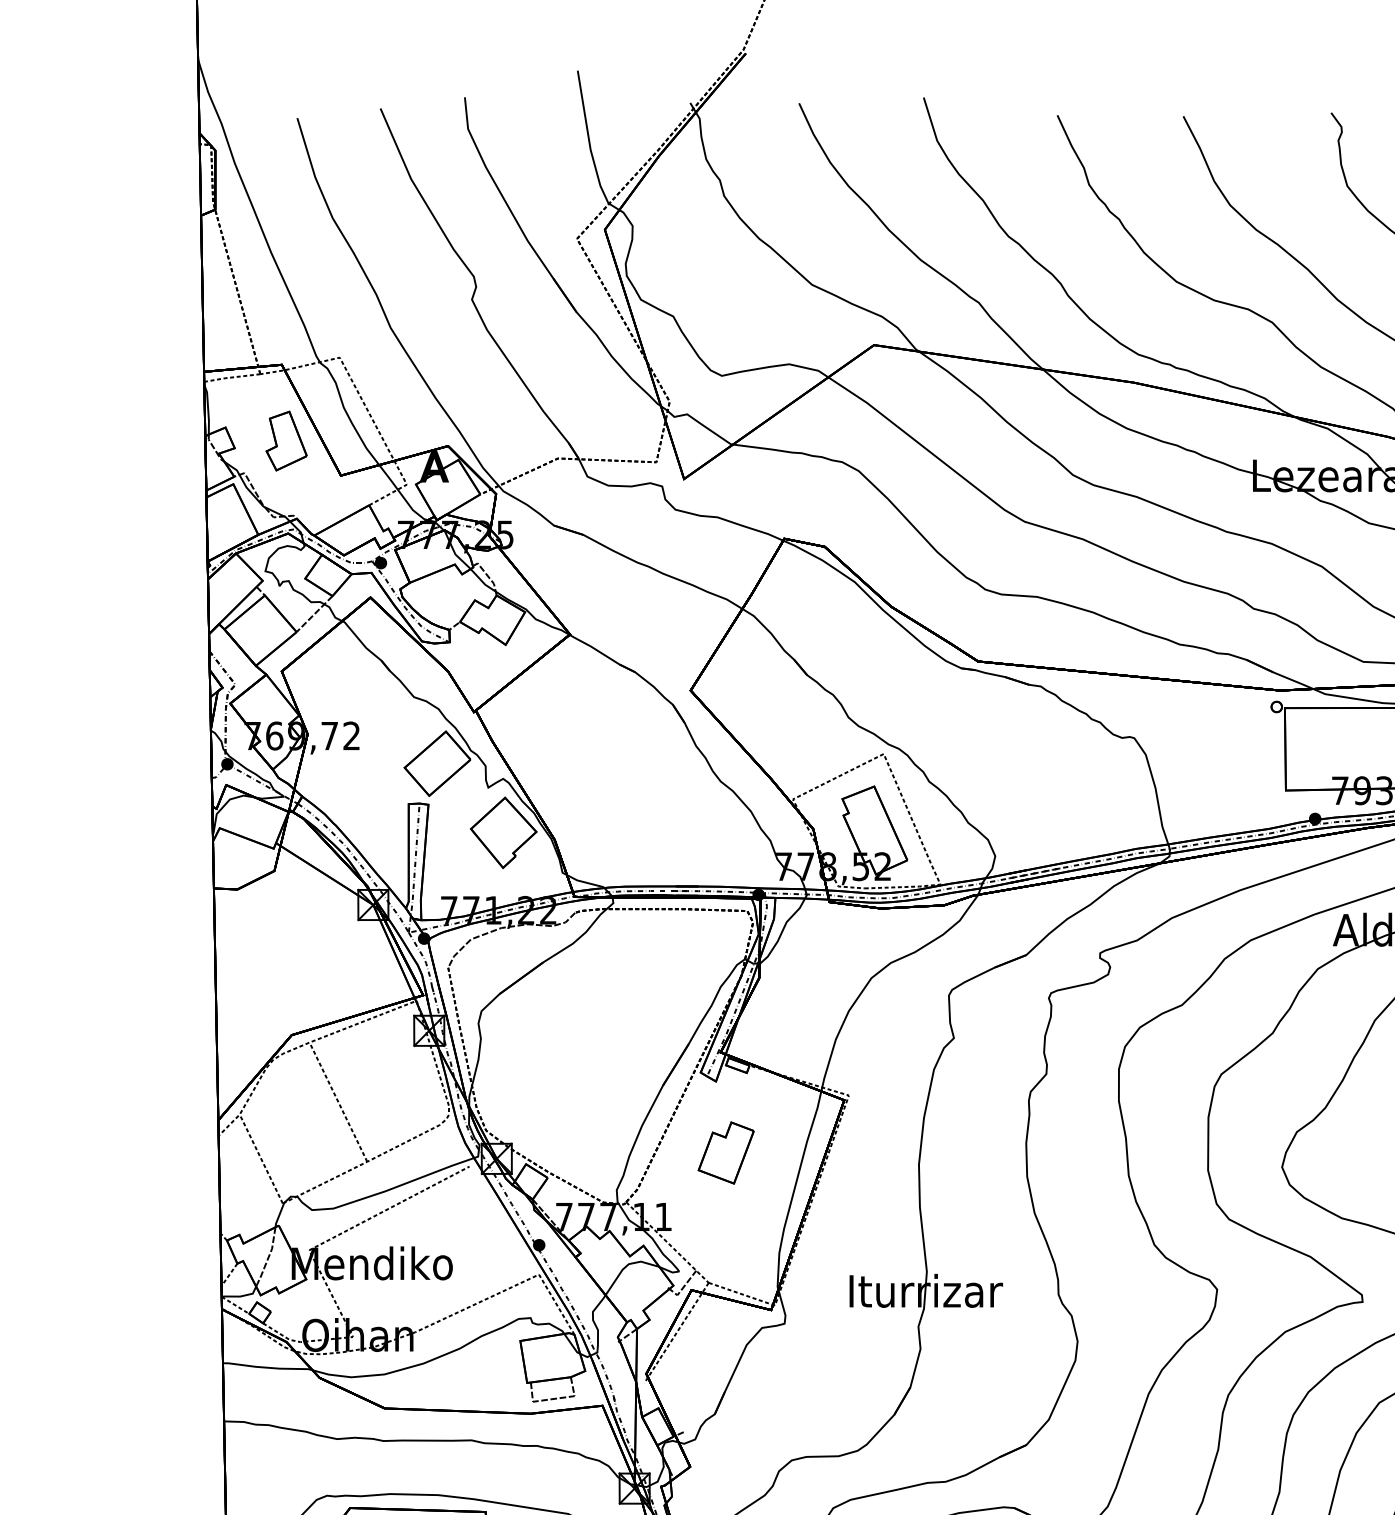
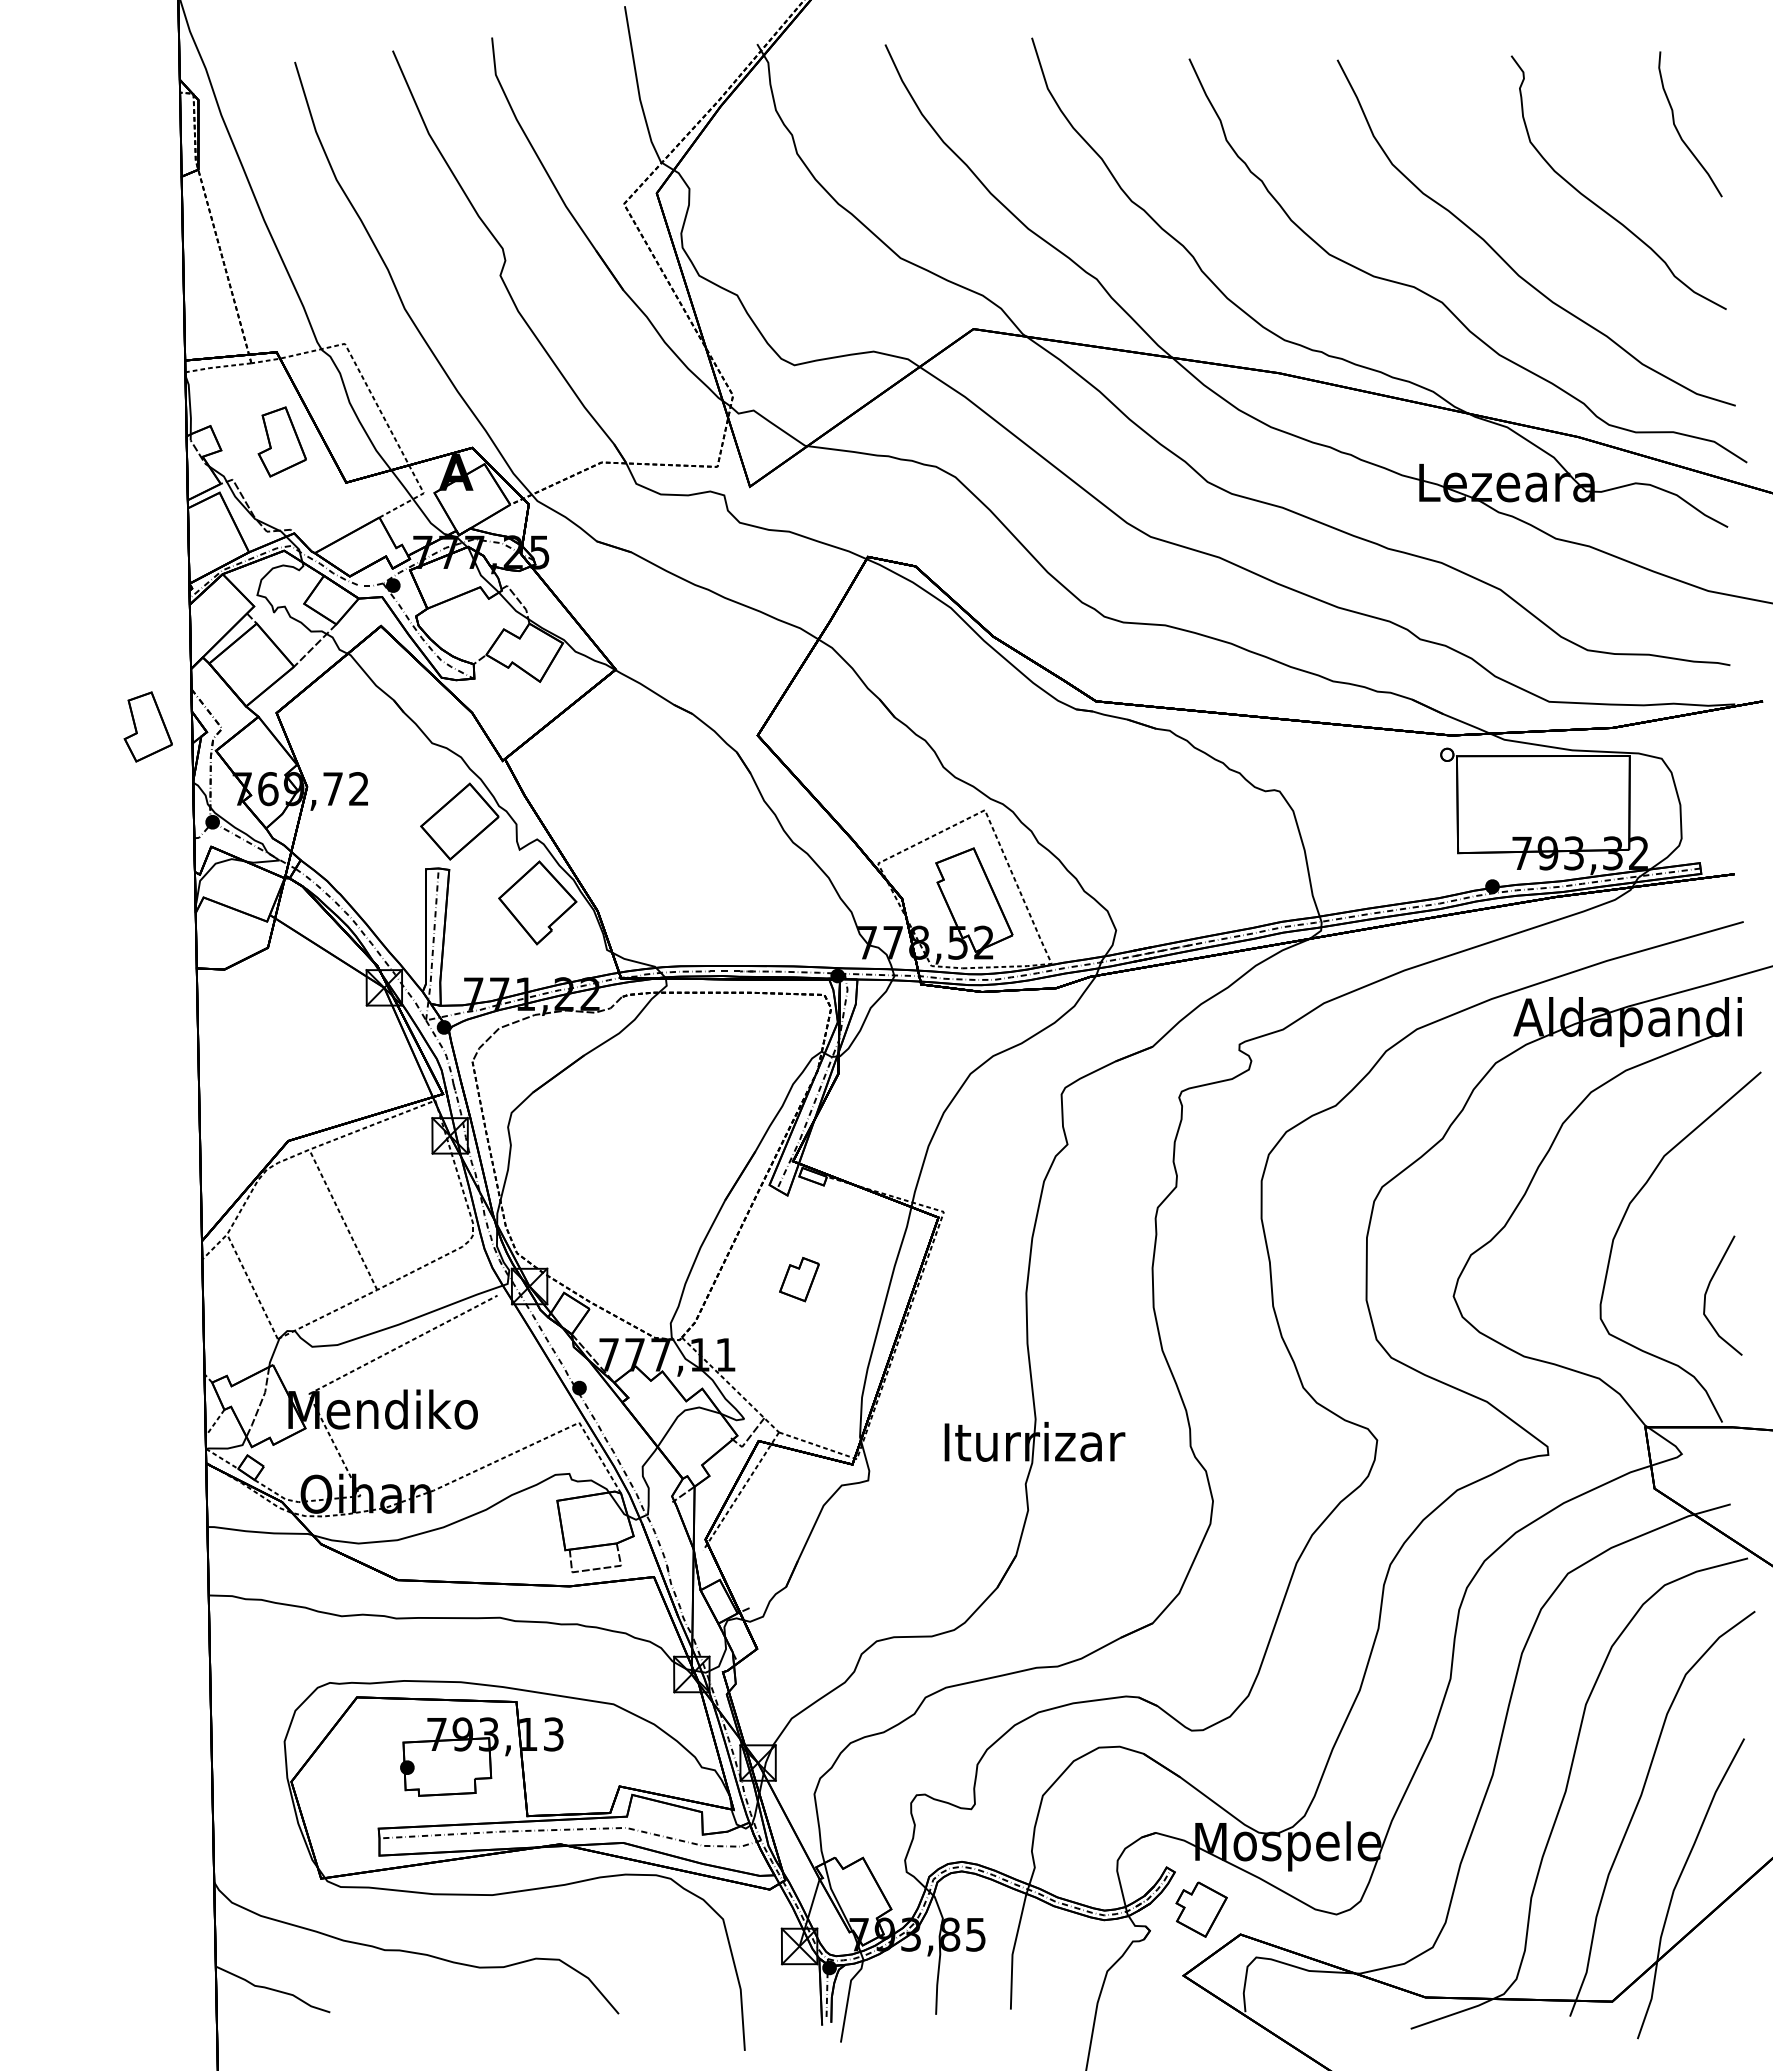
part: (172, 682) -> (147, 726), added
part: (726, 1152) -> (799, 1279), size x0.6

